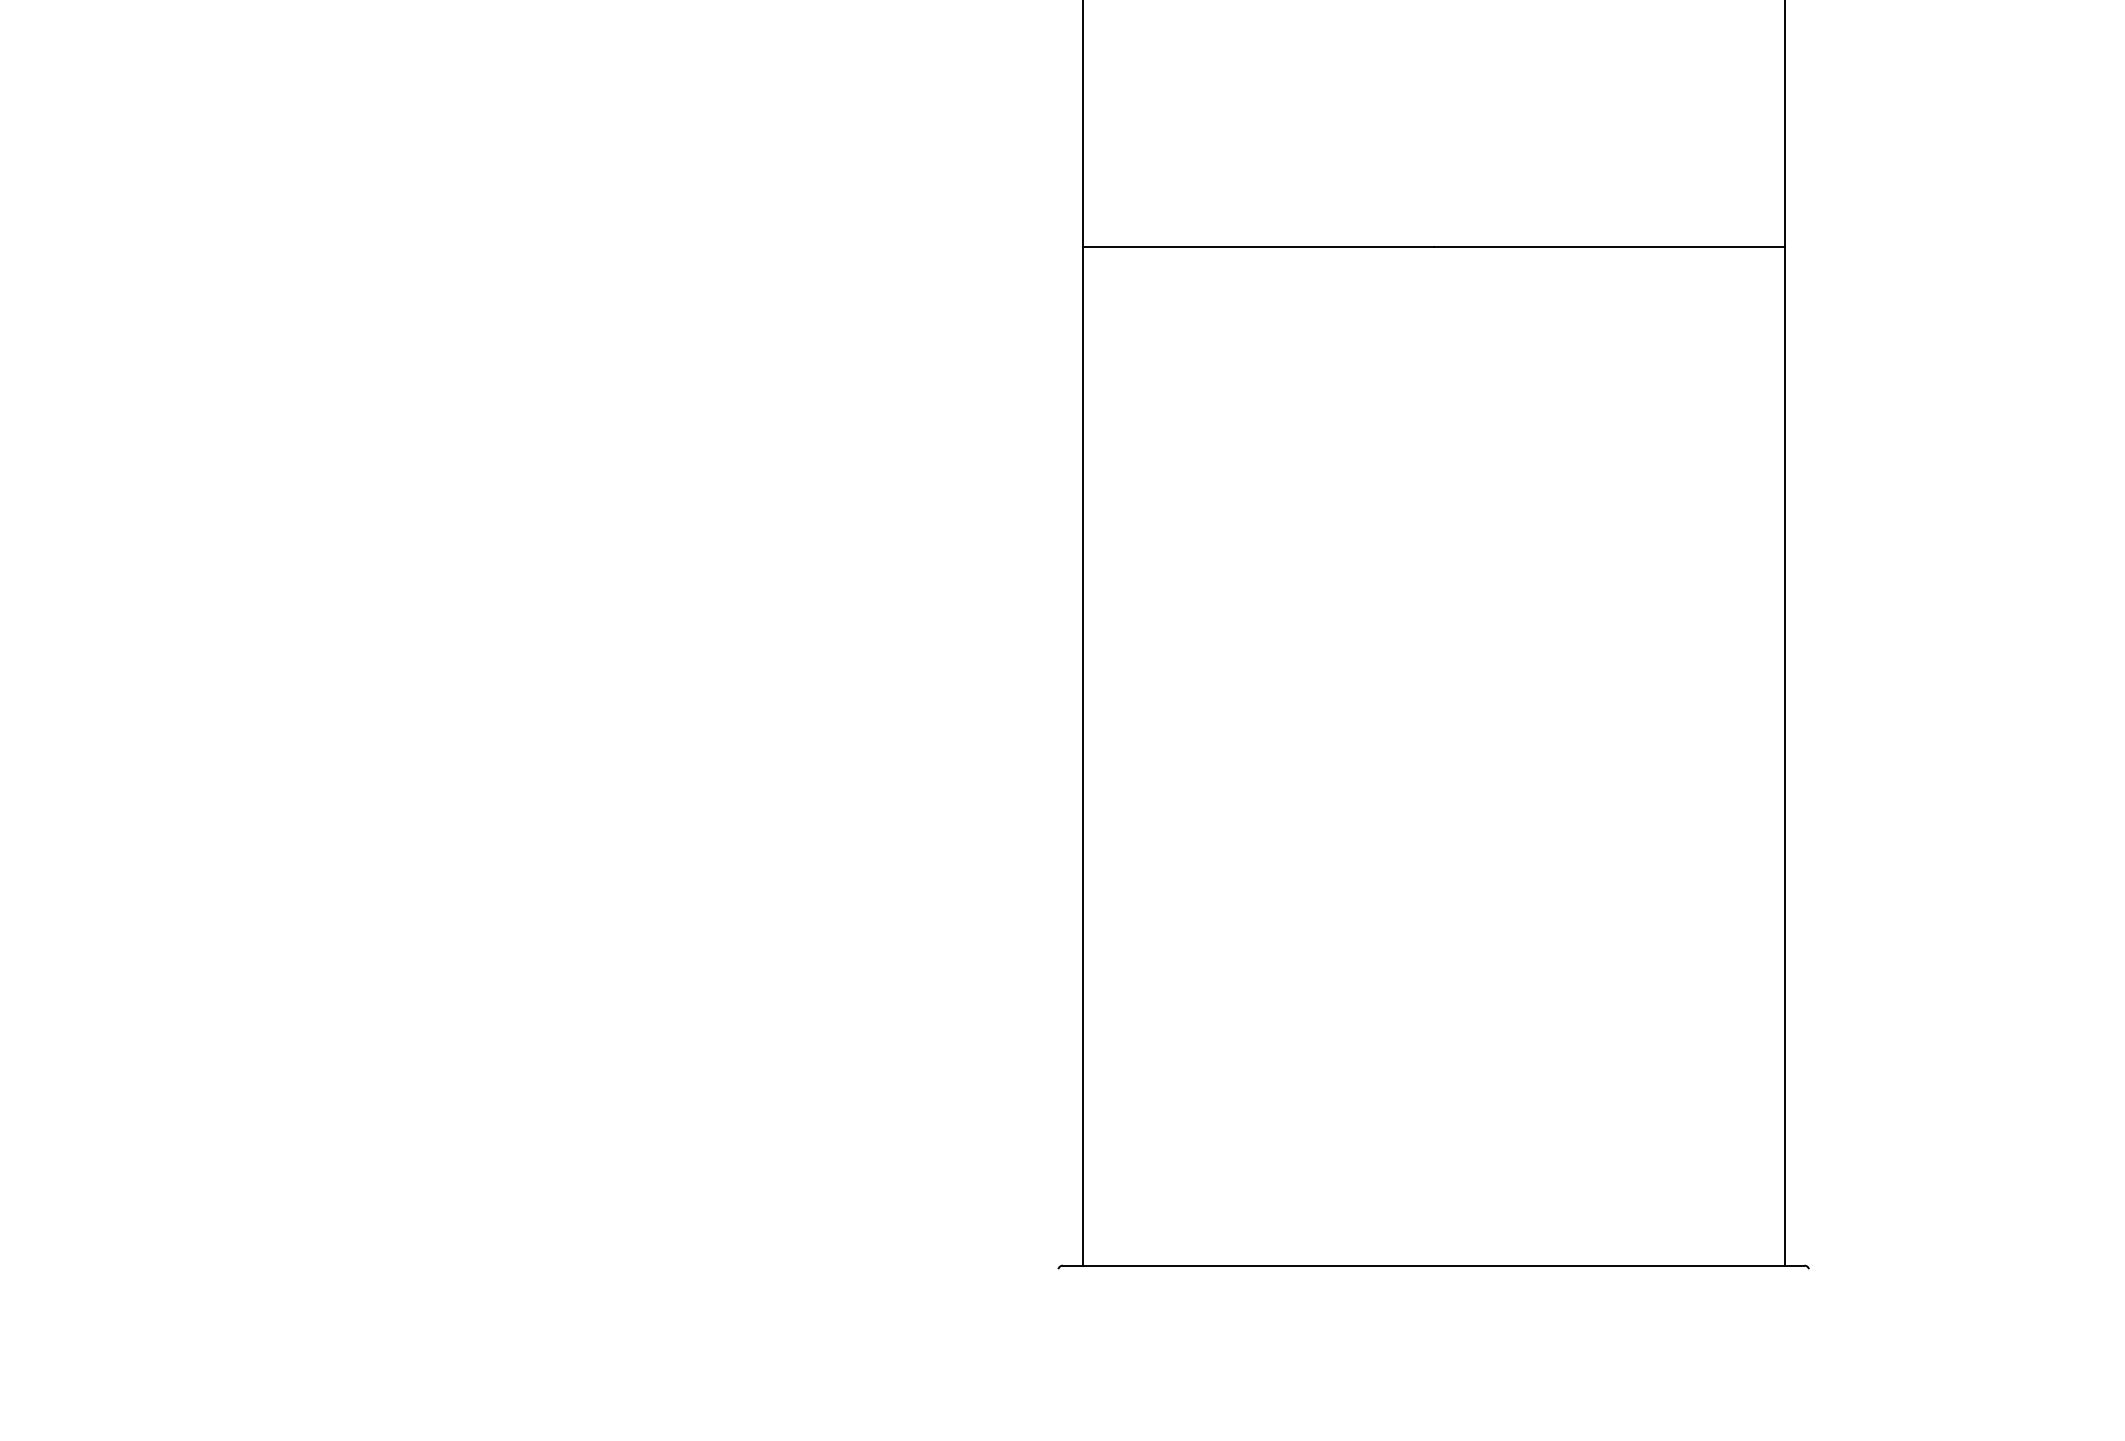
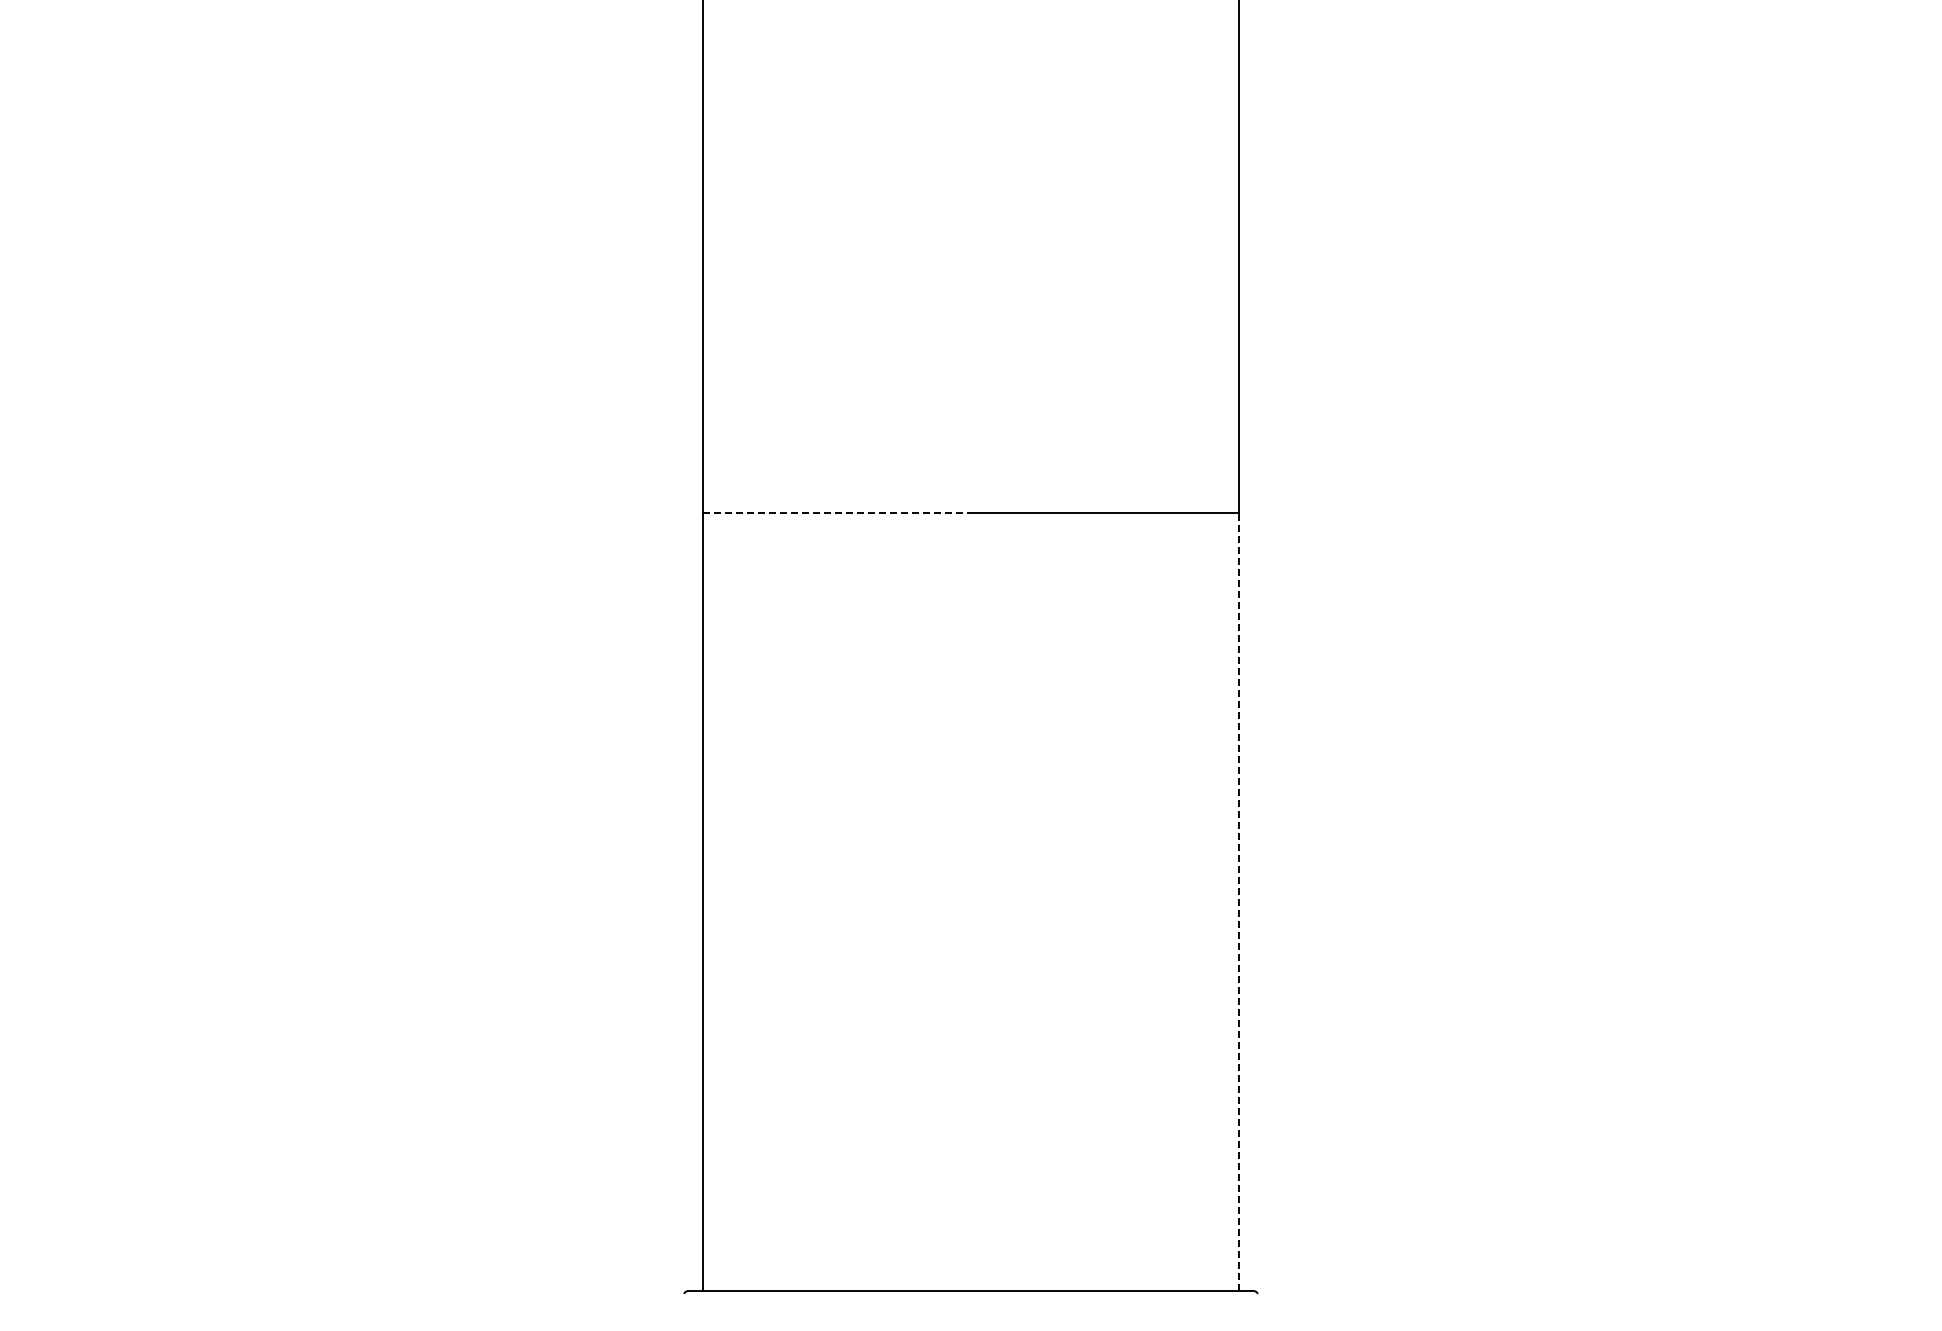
line: (1258, 247) -> (837, 513), solid -> dashed
line: (1785, 756) -> (1239, 902), solid -> dashed

